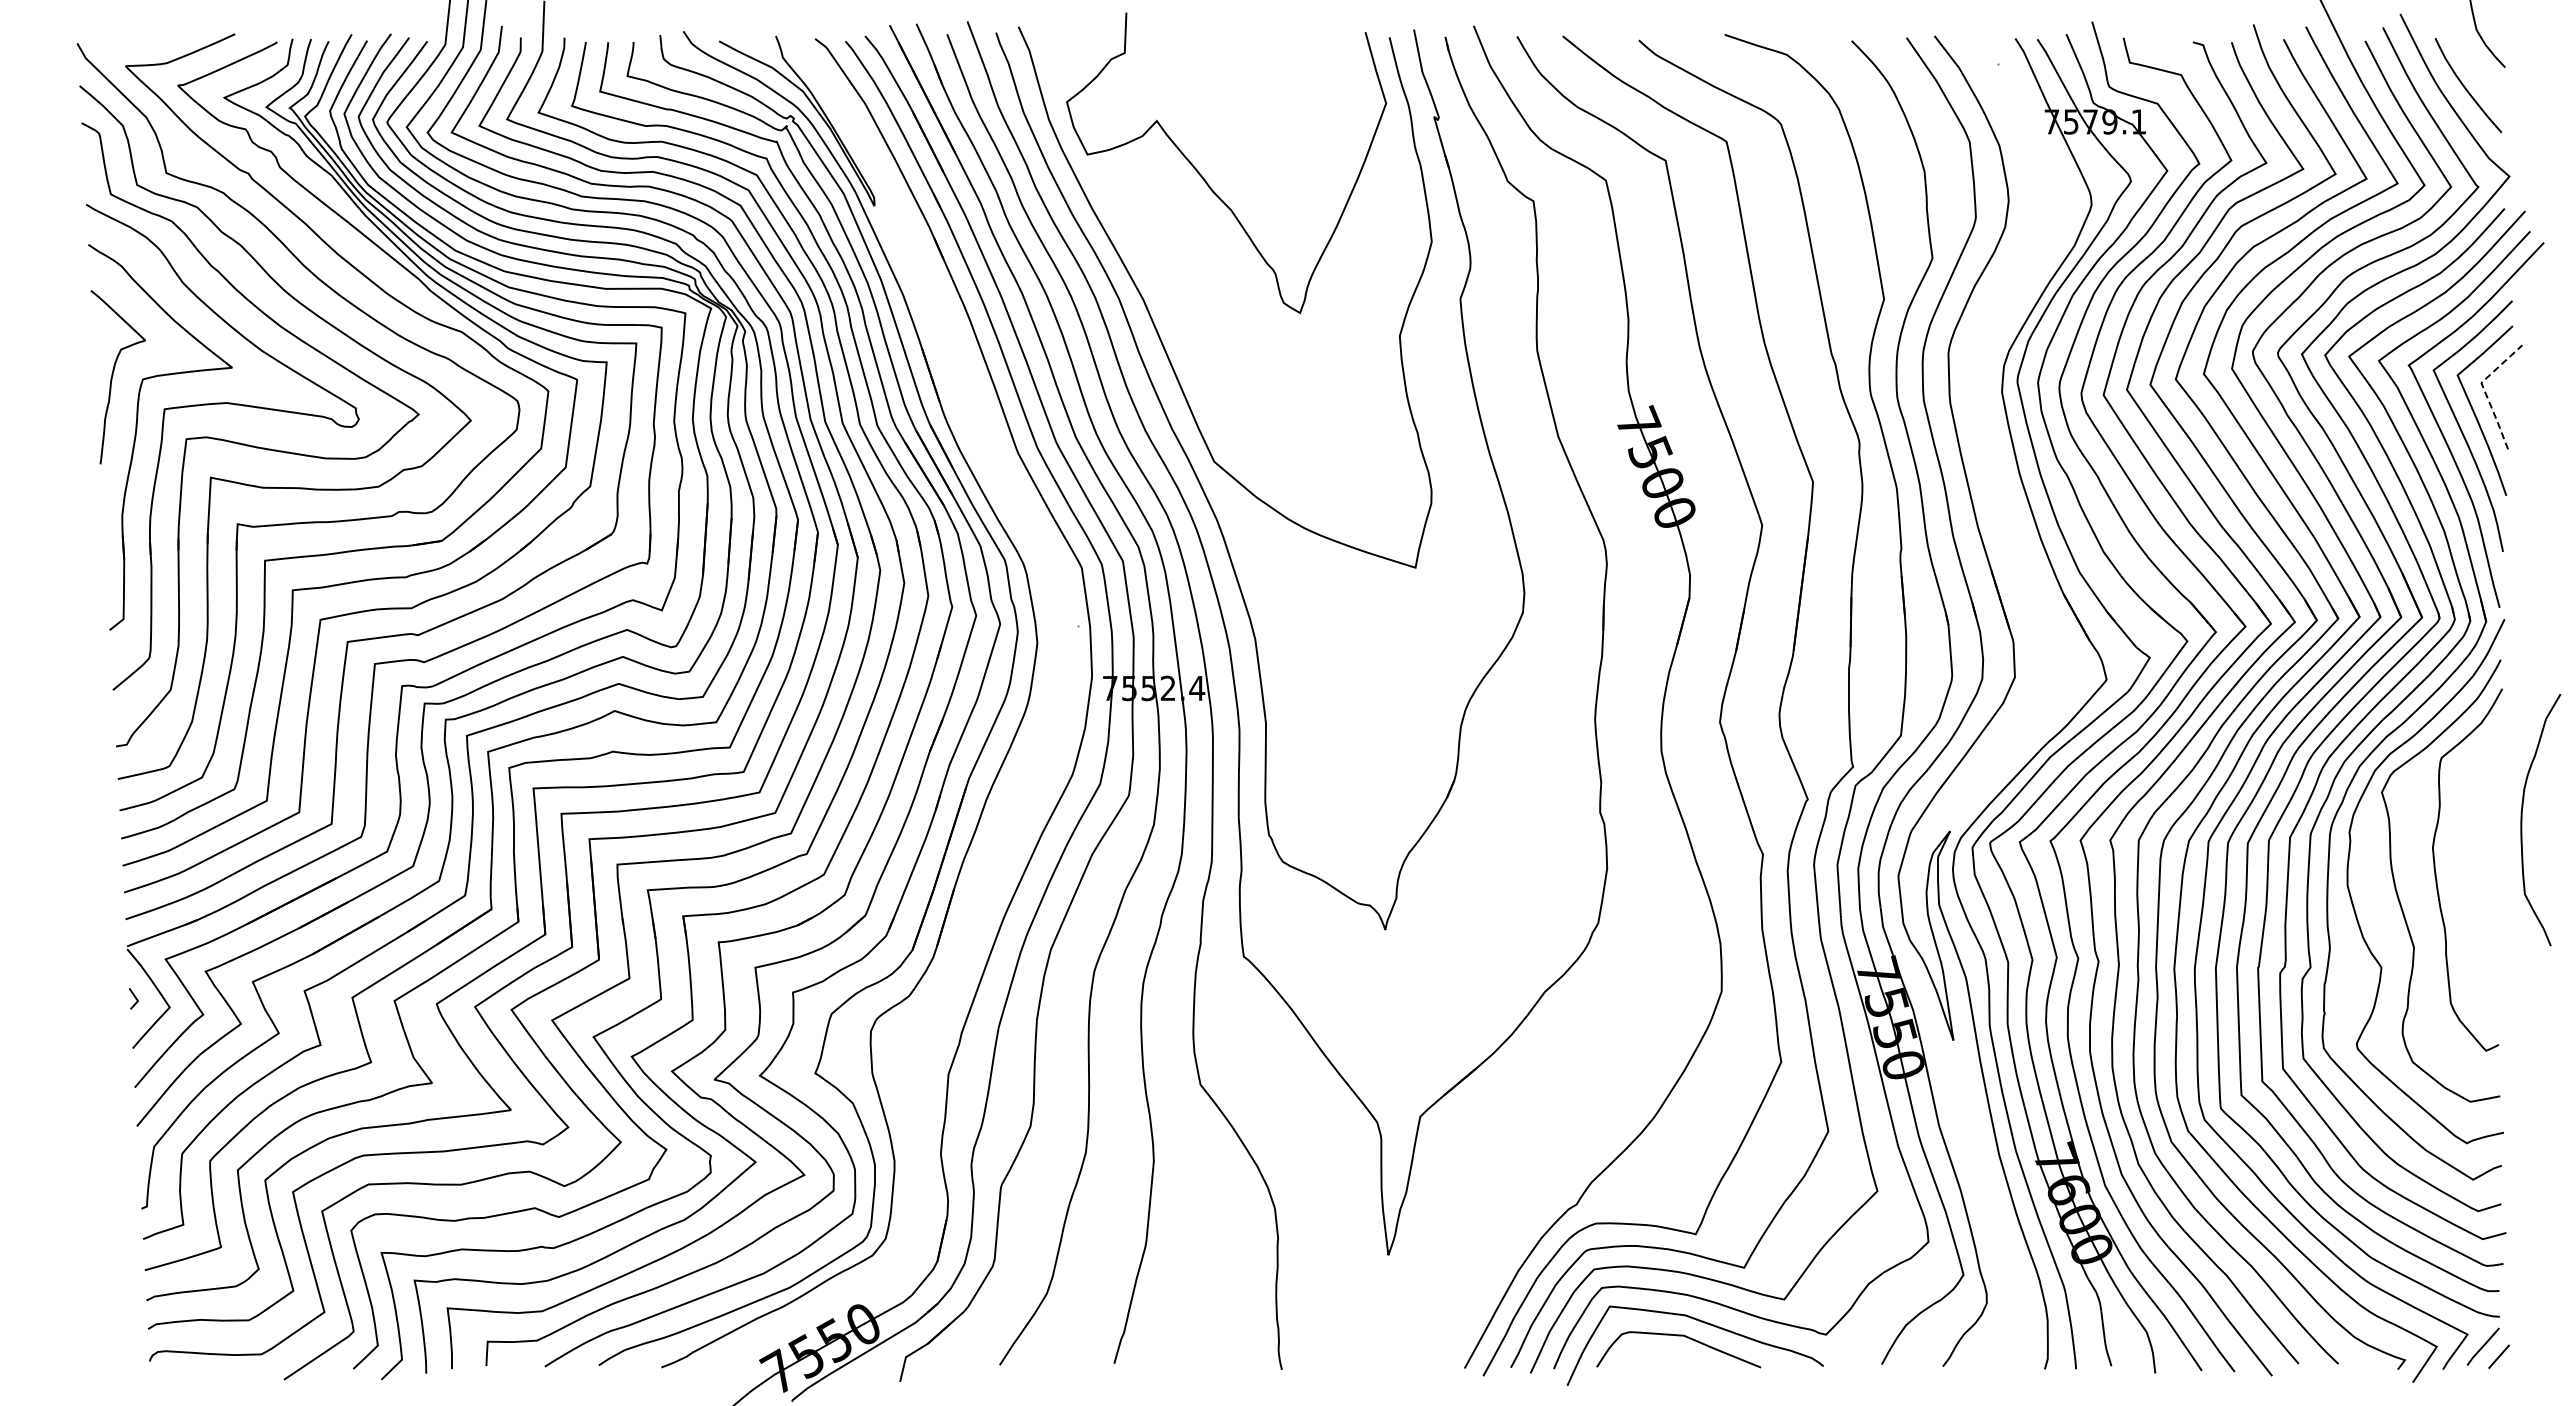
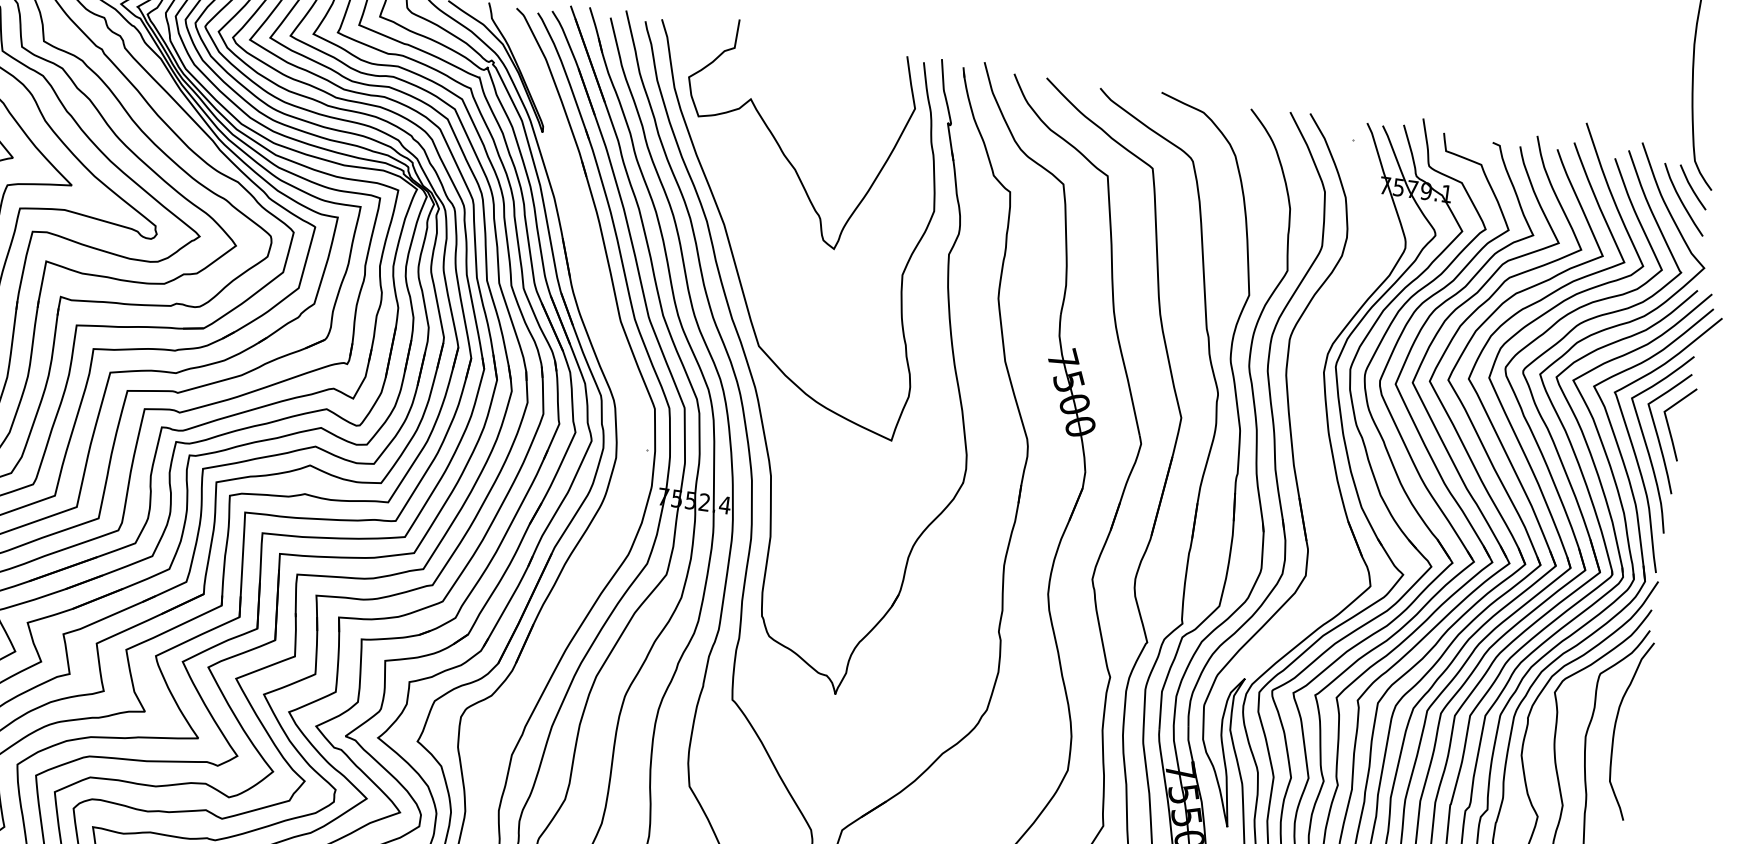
curve: (2477, 66) -> (1692, 187), added
line: (2484, 390) -> (1666, 417), dashed -> solid
curve: (2522, 820) -> (1615, 728), moved

